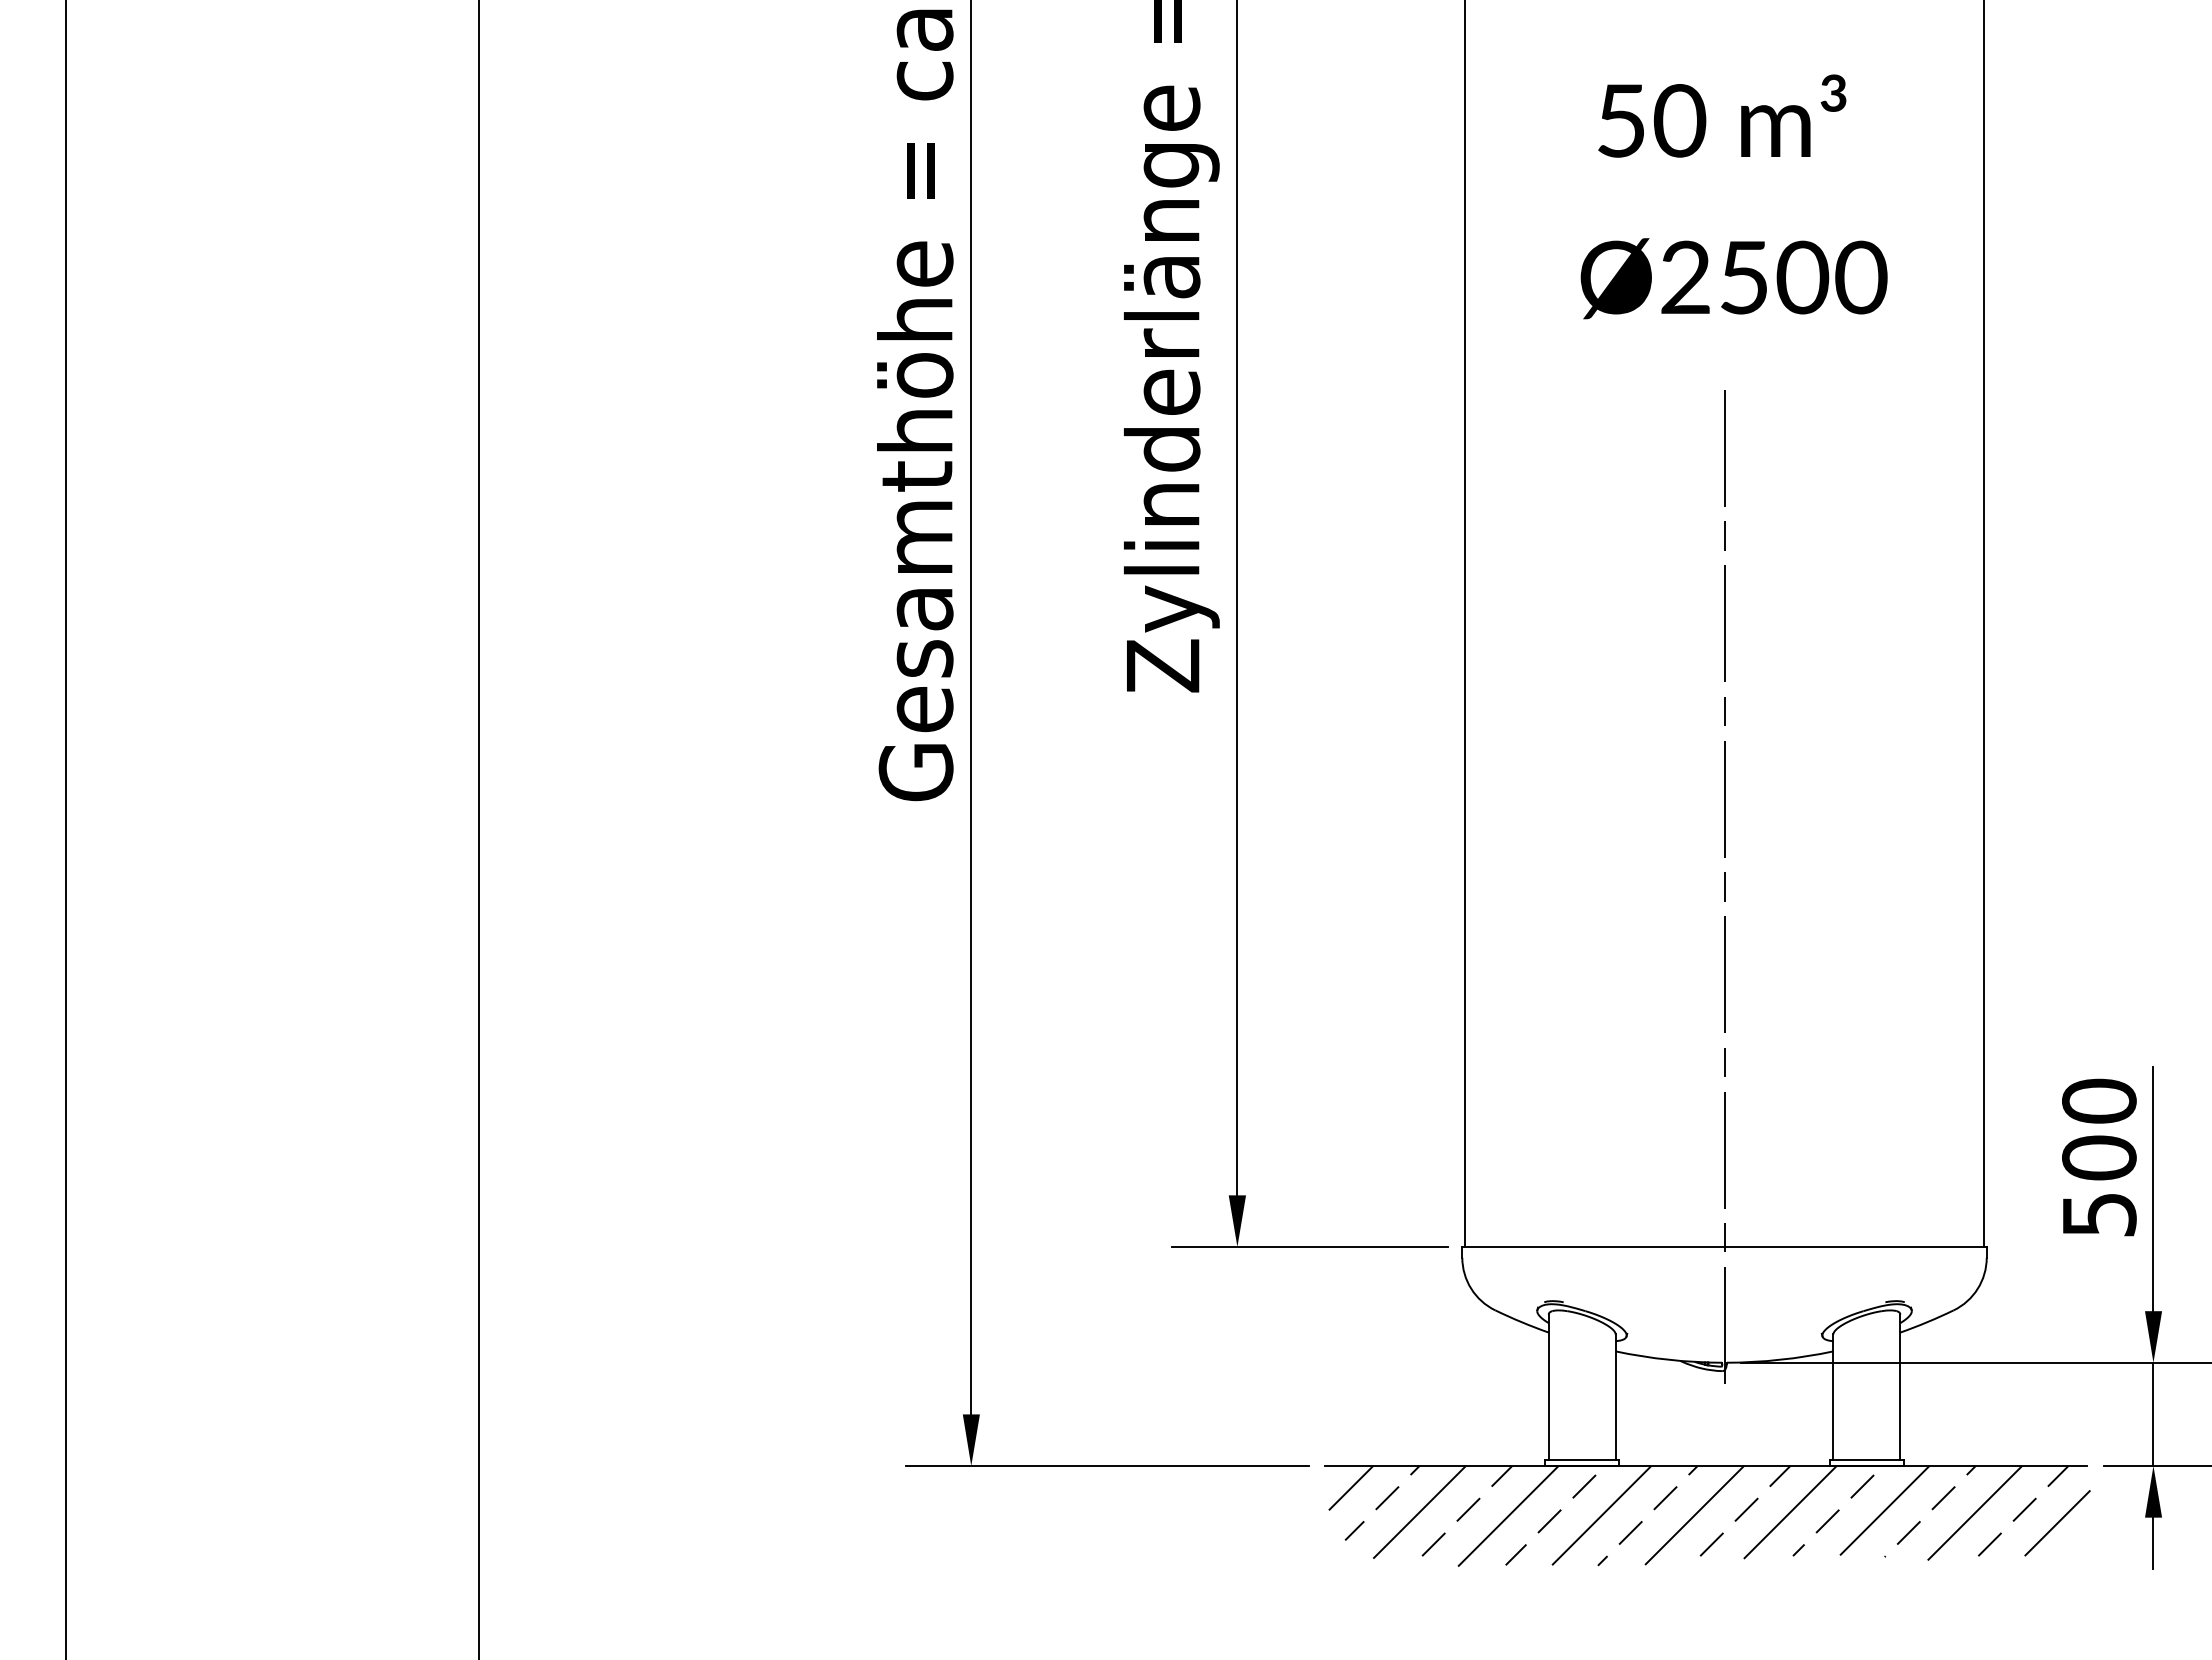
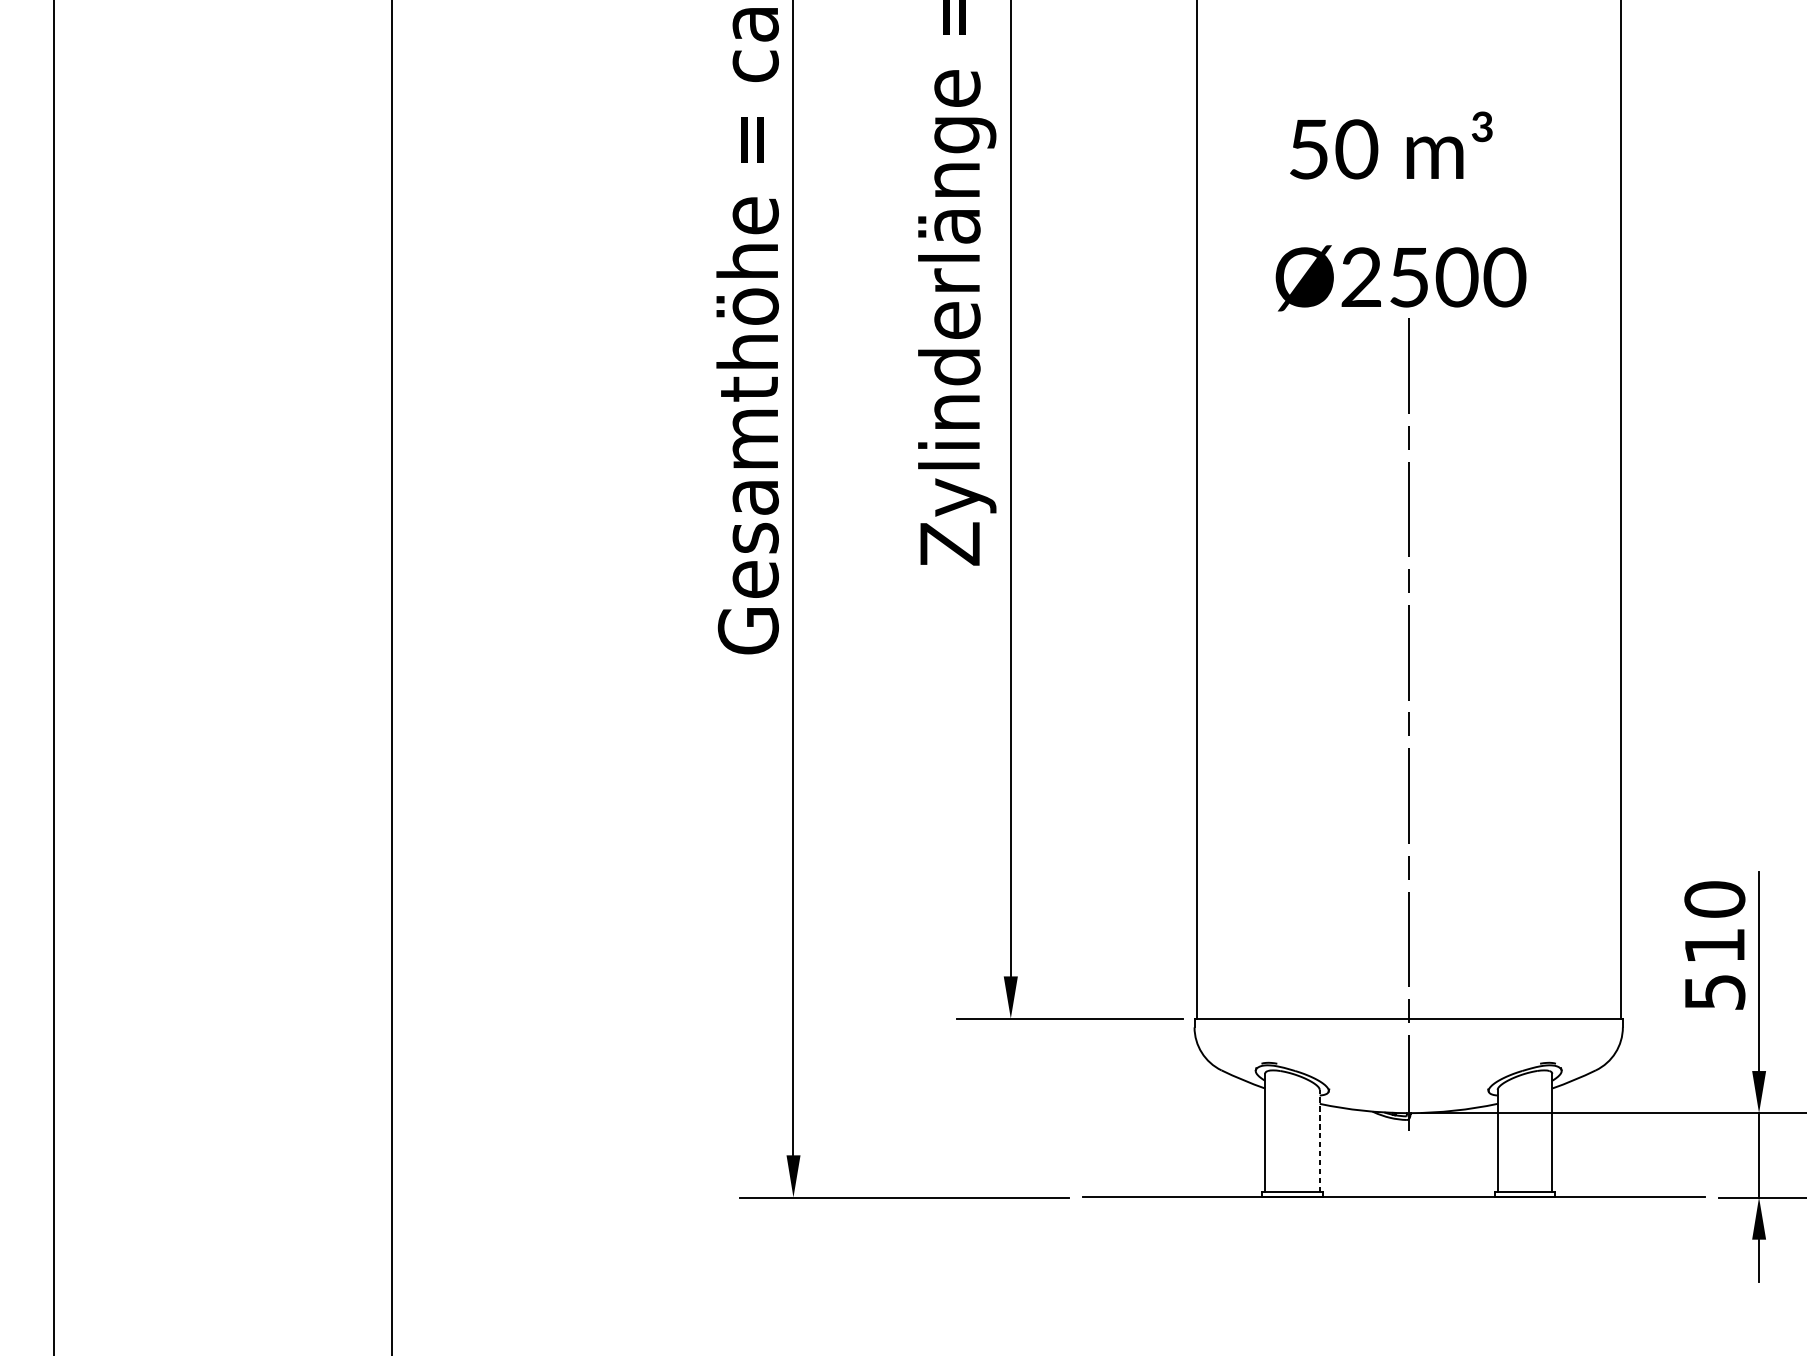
text: (1733, 196) -> (1400, 211), moved
text: (2099, 1157) -> (1714, 945), 500 -> 510
line: (1615, 1397) -> (1319, 1141), solid -> dashed
hatch: (1709, 1515) -> (1396, 1237), removed

